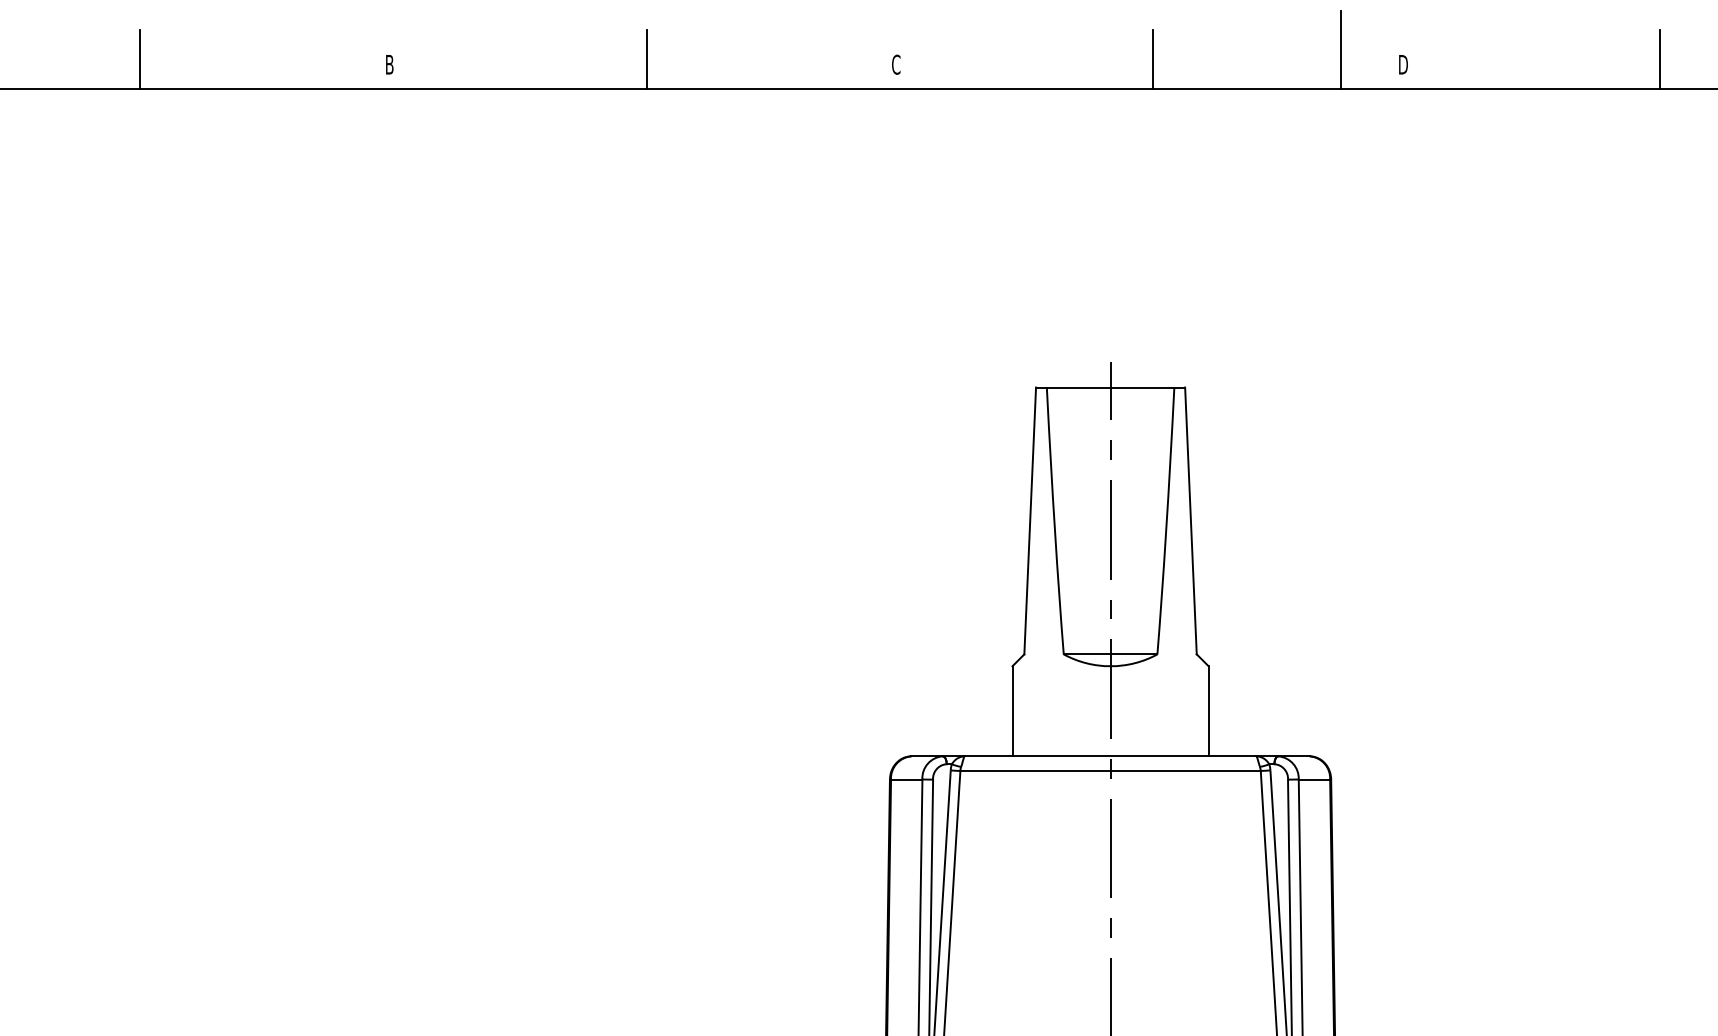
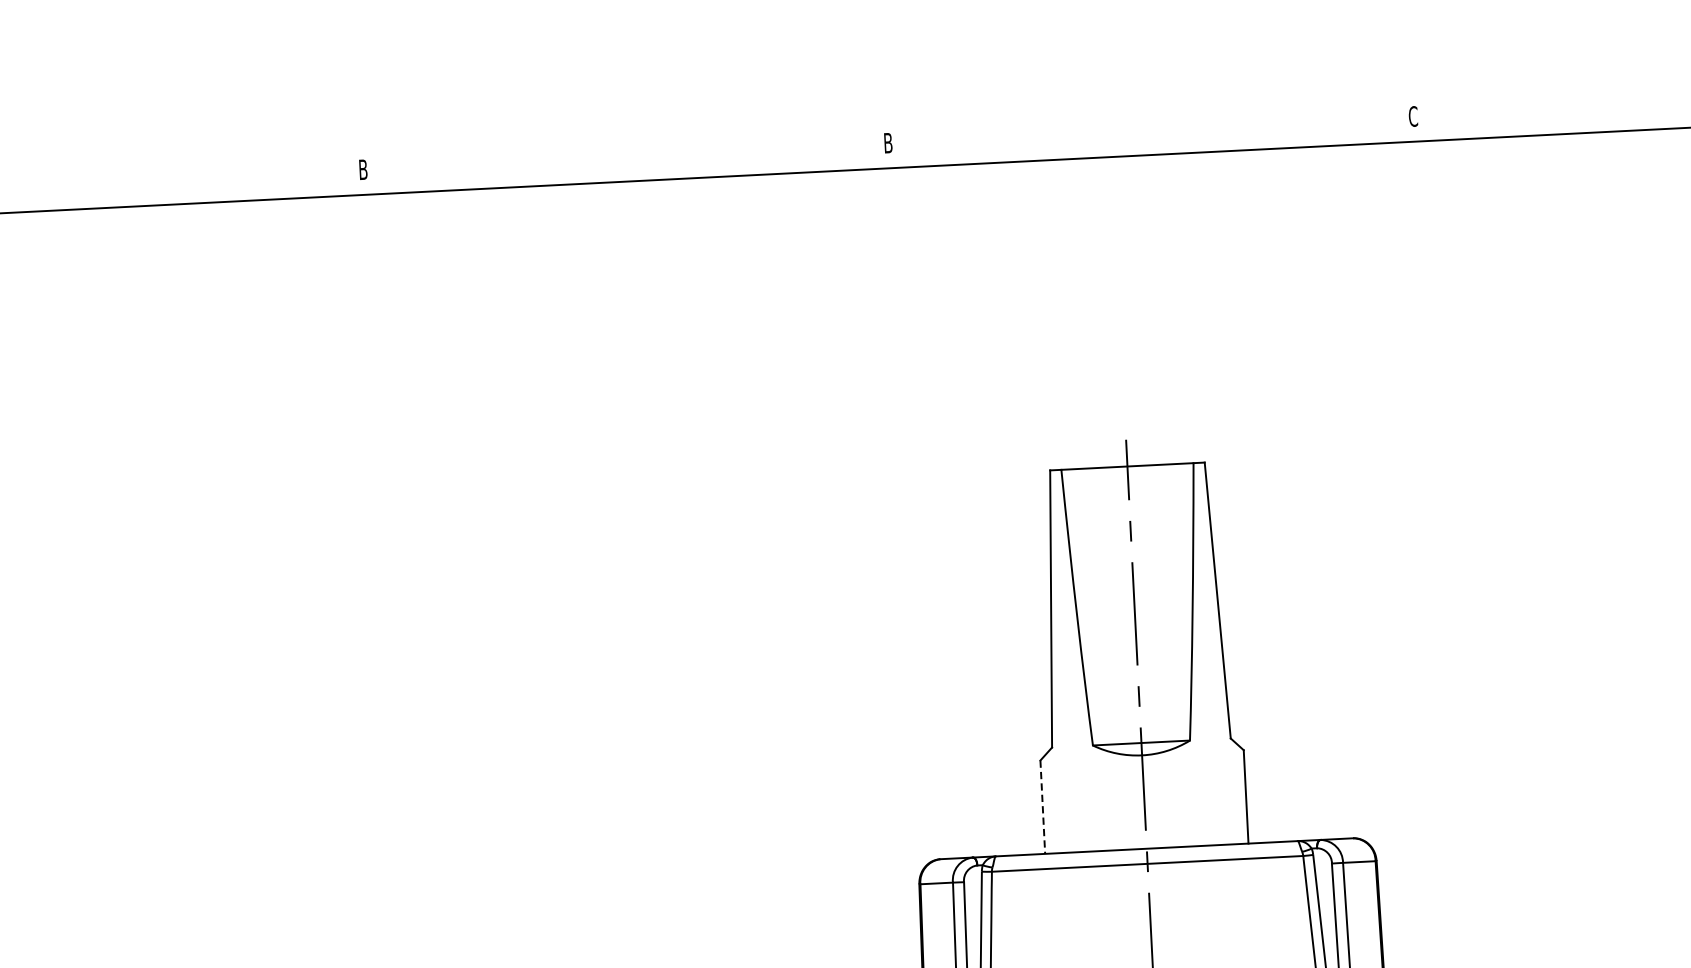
line: (1340, 49) -> (1347, 104), removed
line: (140, 59) -> (104, 177), removed
line: (646, 59) -> (629, 150), removed
line: (1153, 59) -> (1154, 124), removed
line: (1659, 59) -> (1679, 97), removed
text: (896, 64) -> (888, 142), C -> B
text: (1402, 64) -> (1413, 116), D -> C
line: (1012, 711) -> (1042, 807), solid -> dashed

